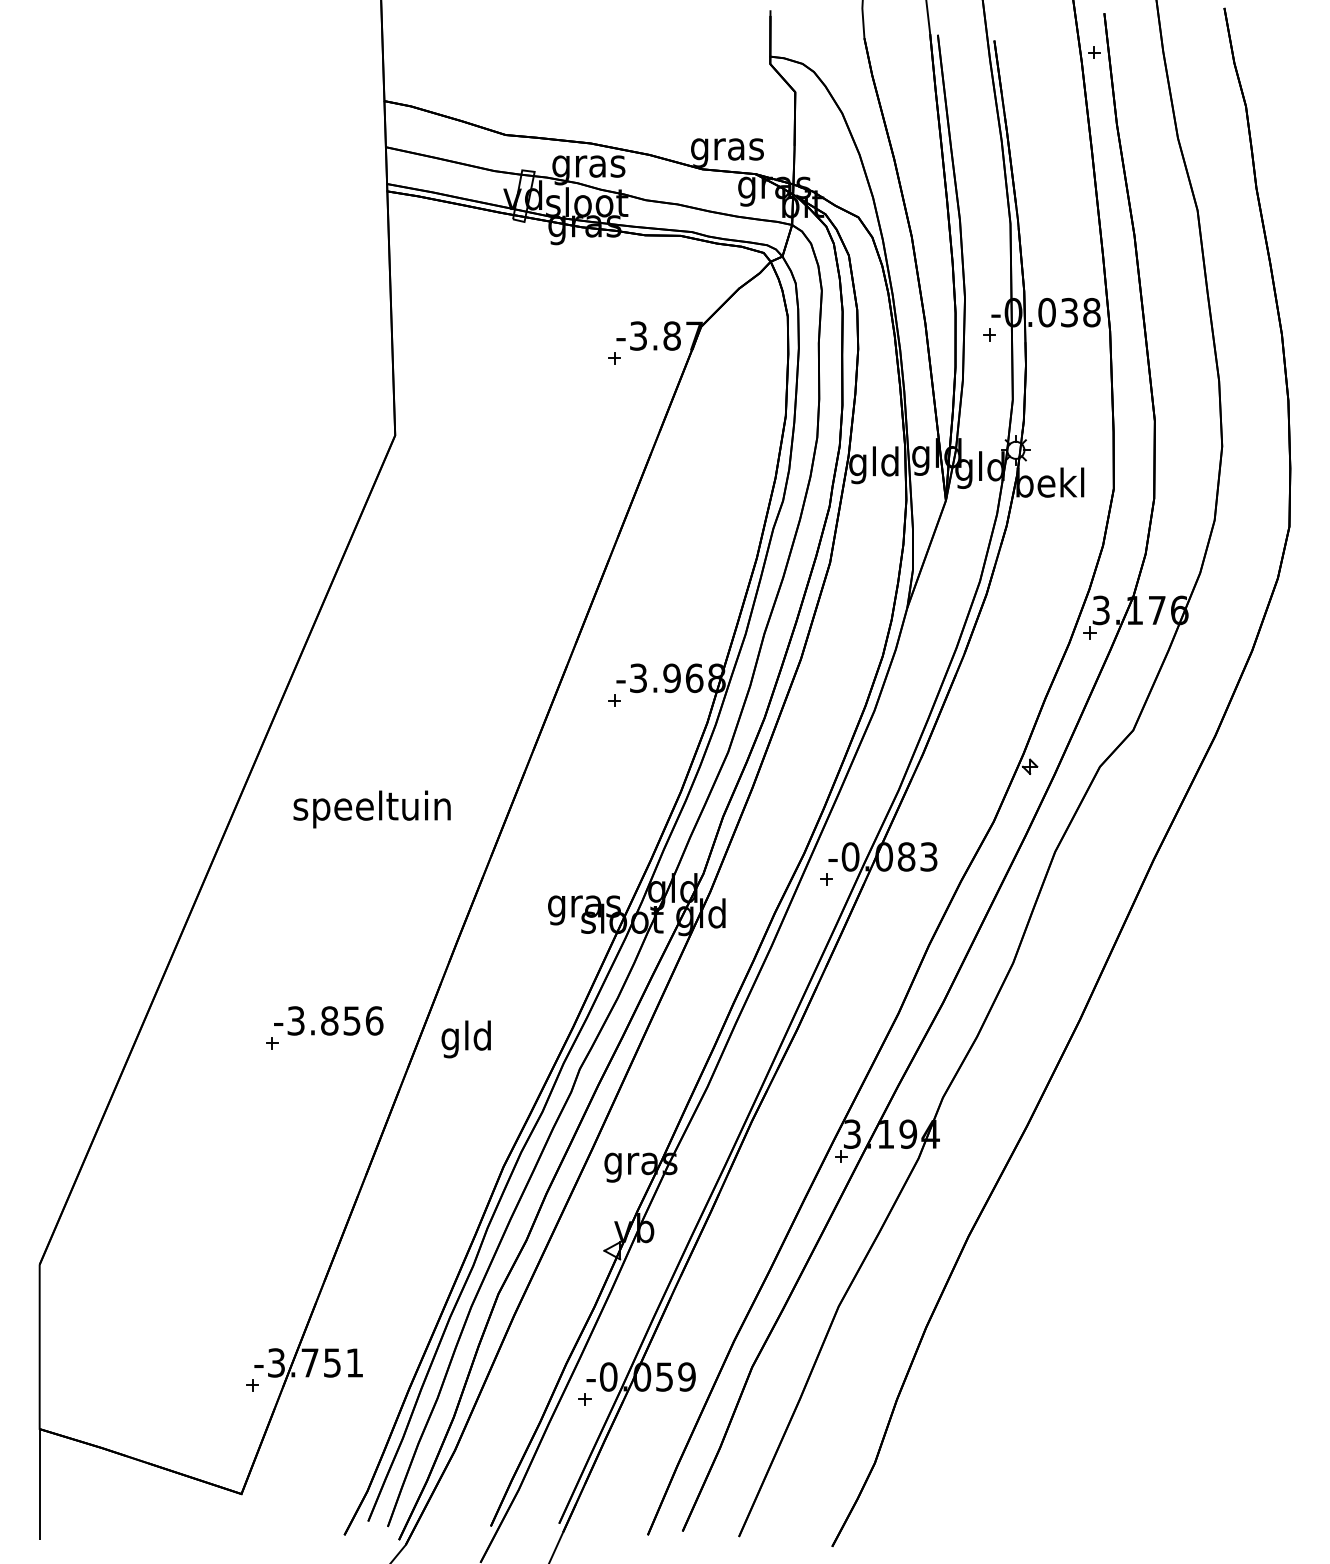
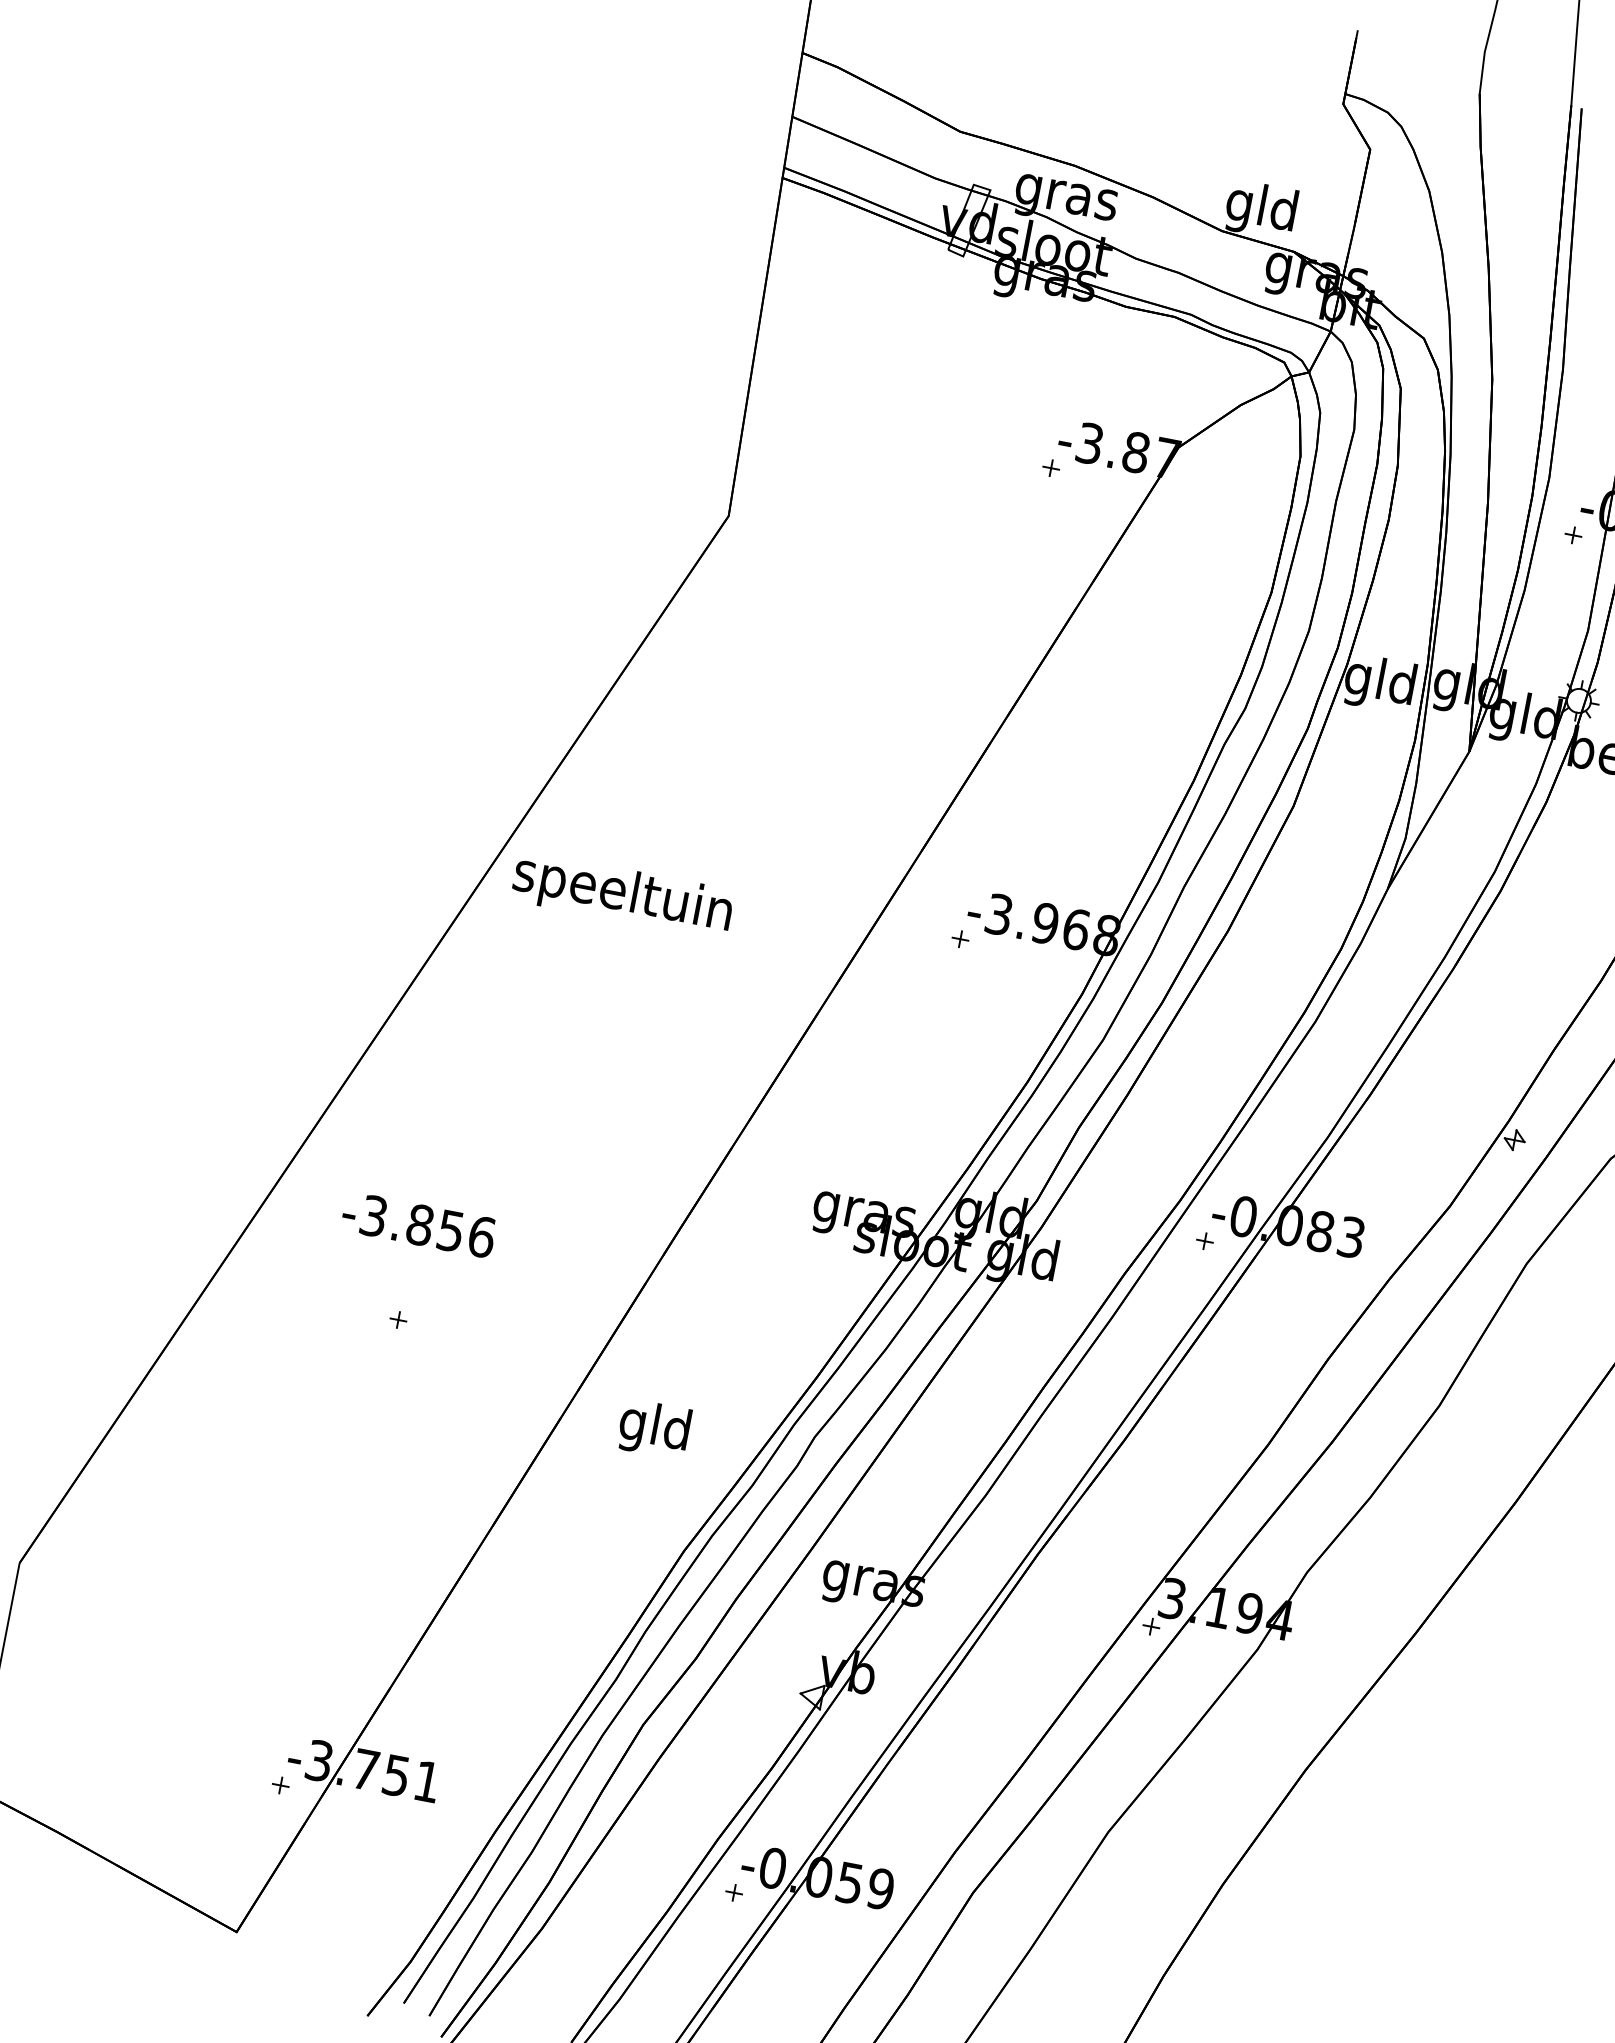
text: (727, 149) -> (1261, 210), gras -> gld
text: (371, 809) -> (621, 895), moved
text: (328, 1020) -> (418, 1224), moved
text: (465, 1039) -> (653, 1429), moved

